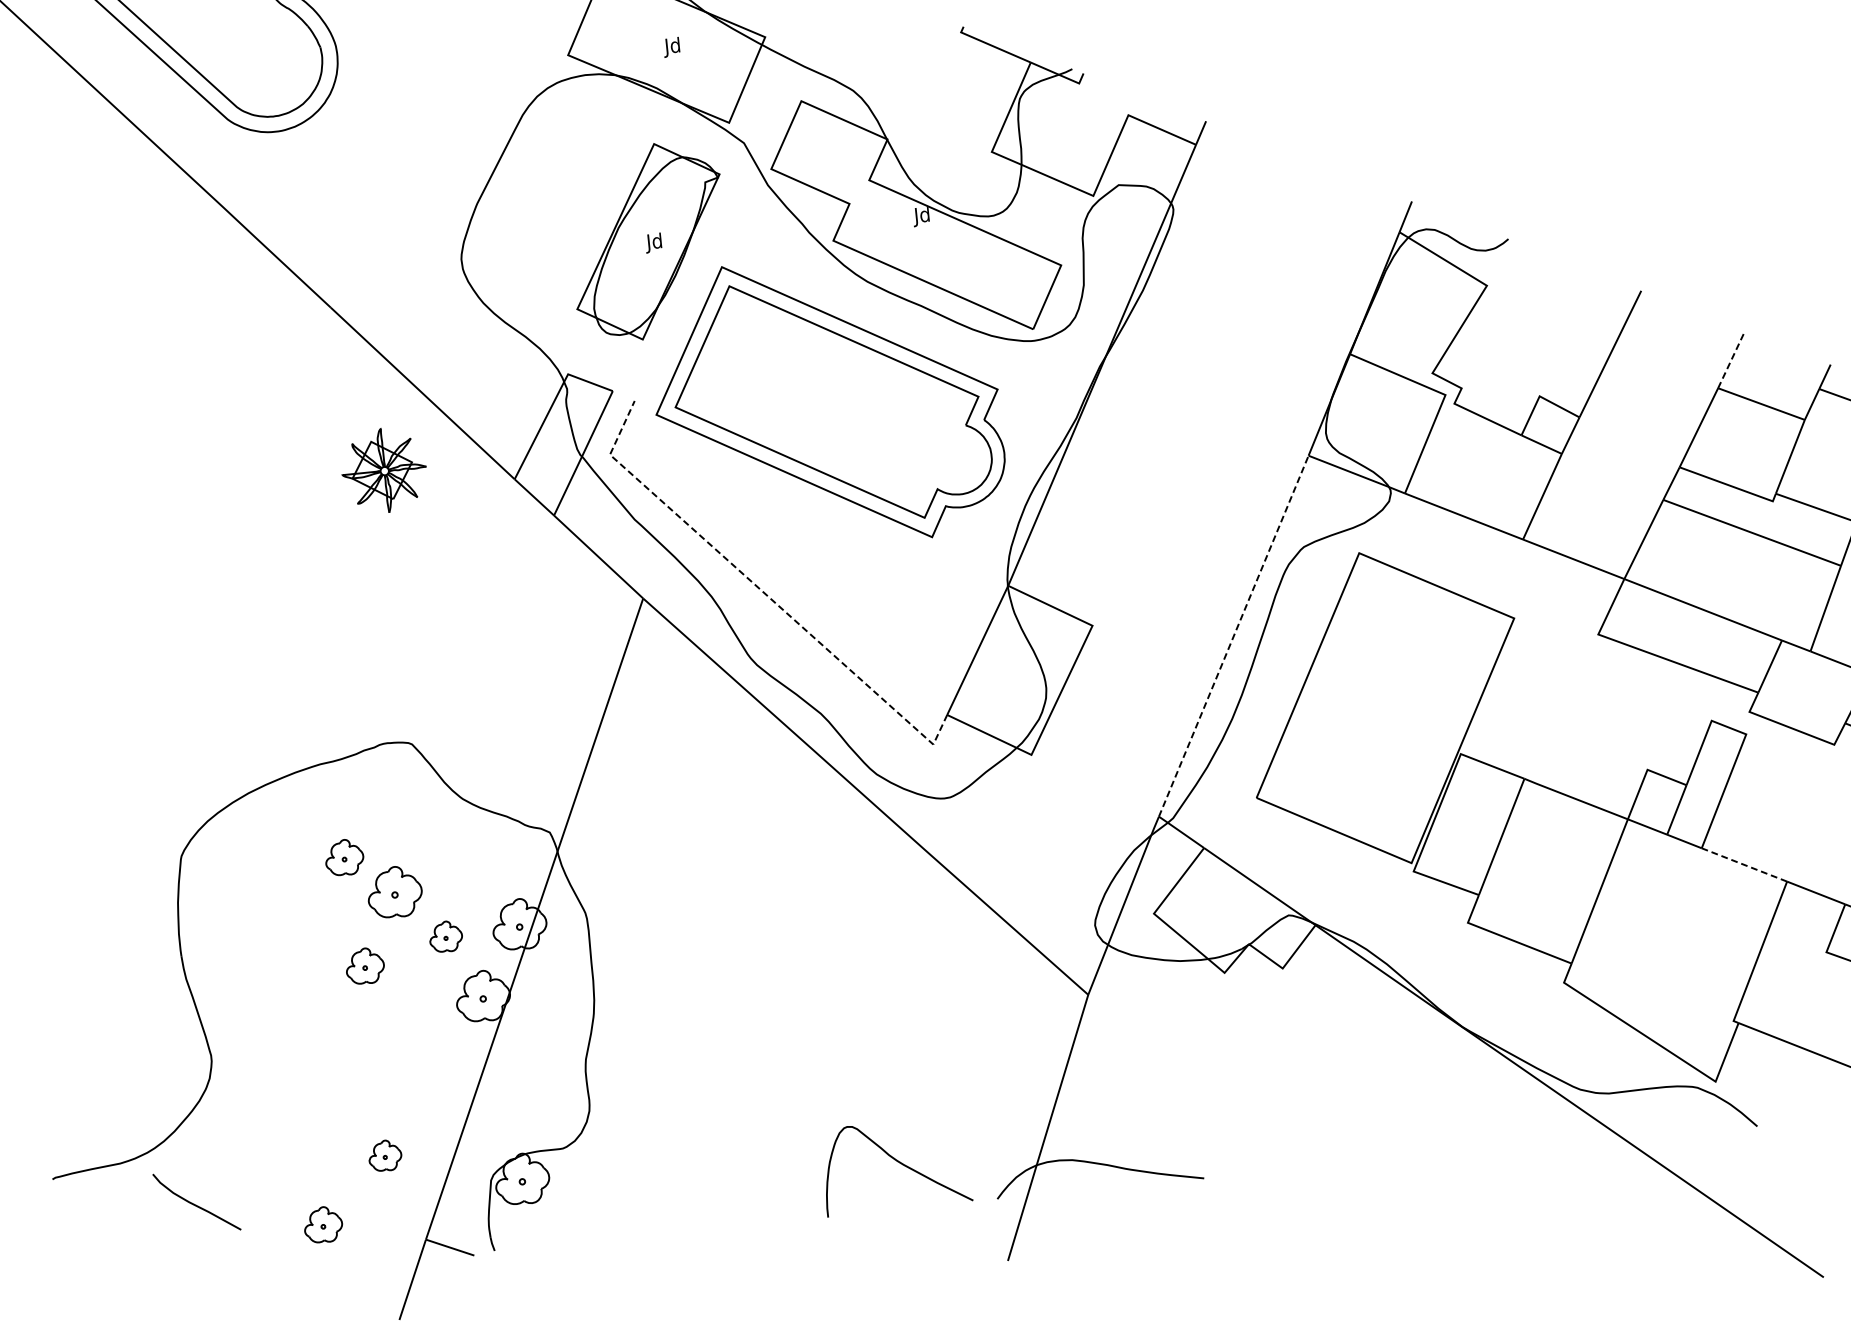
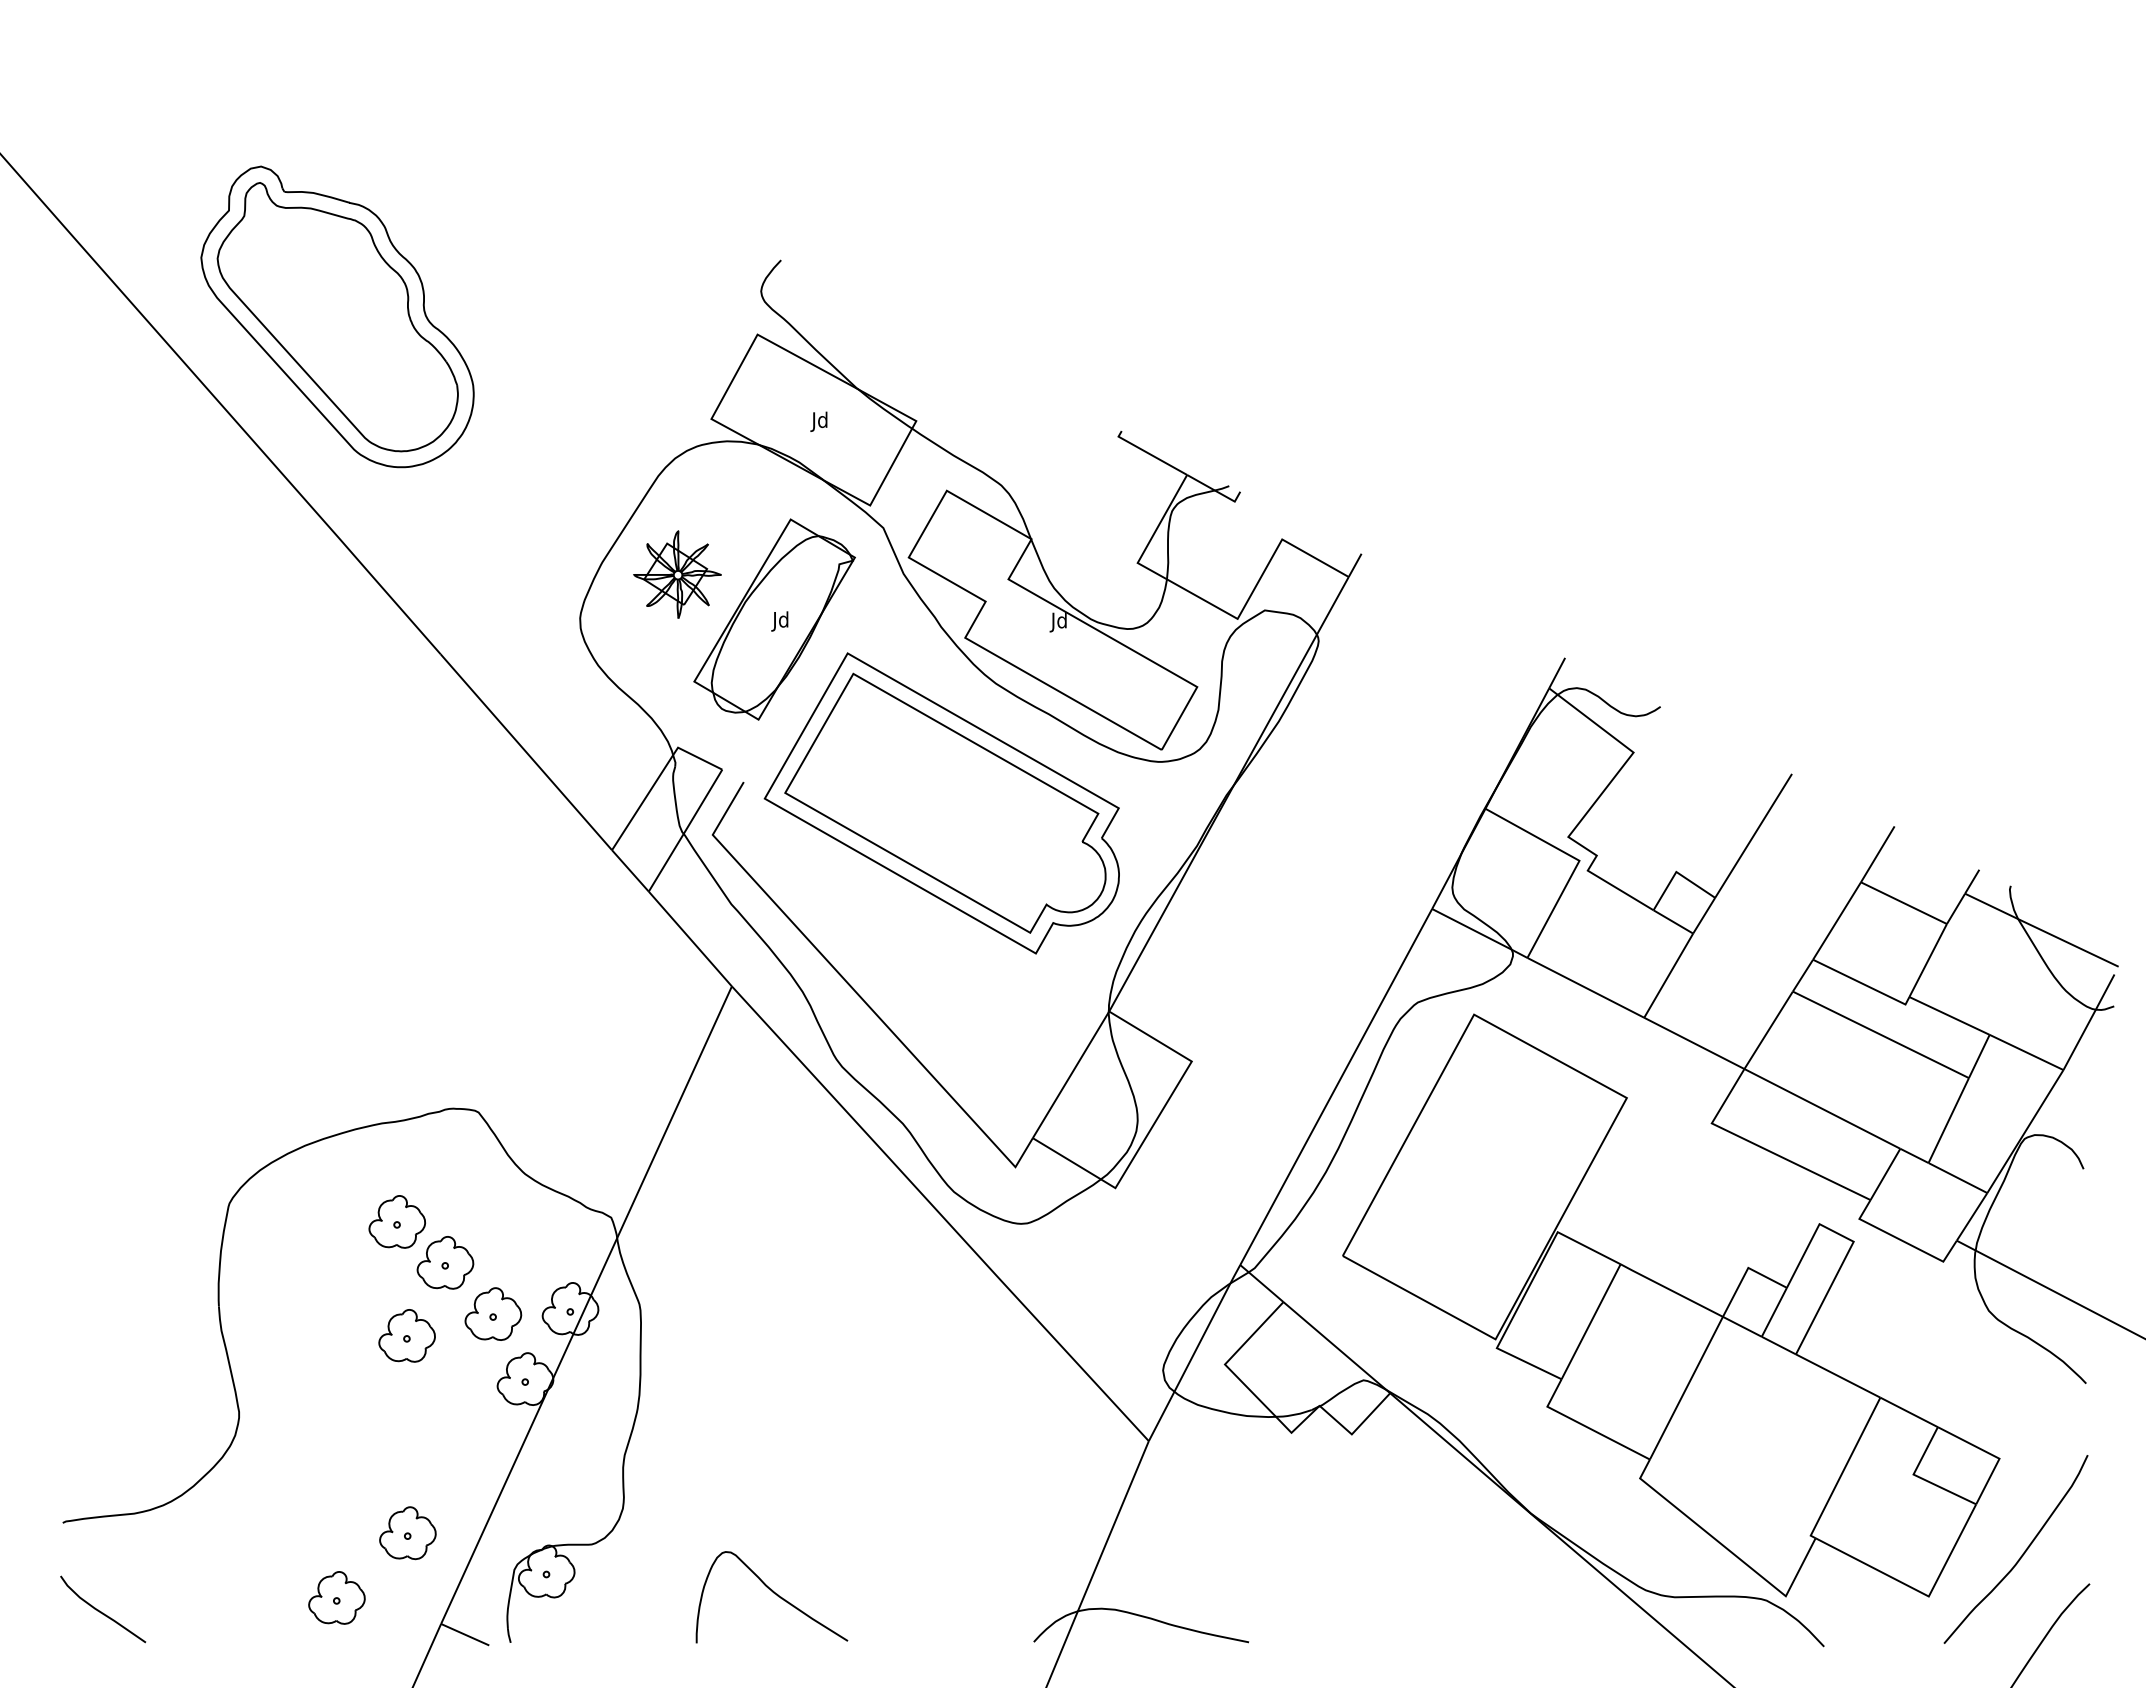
line: (1731, 359) -> (1877, 854), dashed -> solid
part: (384, 470) -> (677, 574), moved
line: (761, 590) -> (854, 990), dashed -> solid
line: (1234, 635) -> (1336, 1086), dashed -> solid
part: (343, 857) -> (396, 1221), size x1.43
line: (1743, 864) -> (1837, 1375), dashed -> solid
part: (446, 936) -> (493, 1313), size x1.67
part: (364, 965) -> (406, 1335), size x1.43
part: (384, 1155) -> (407, 1533), size x1.67
curve: (897, 1162) -> (773, 1593), moved
curve: (195, 1204) -> (101, 1611), moved
part: (322, 1224) -> (336, 1597), size x1.43

